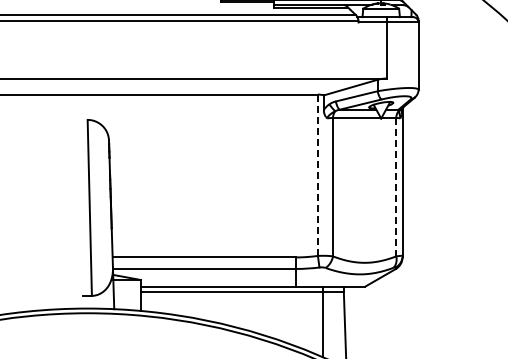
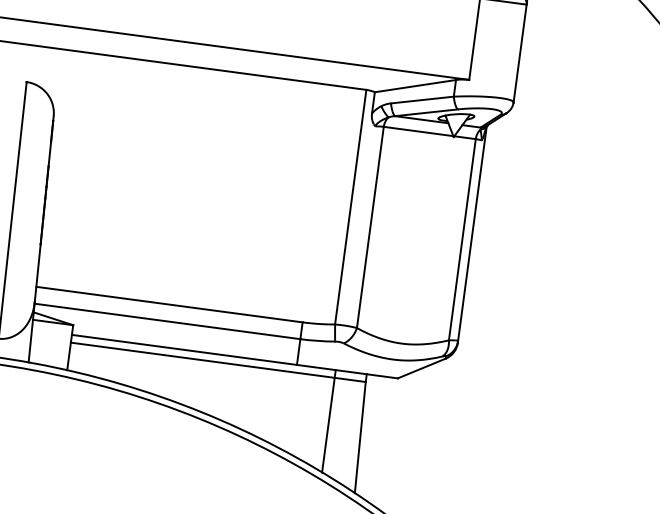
line: (317, 175) -> (350, 207), dashed -> solid
line: (396, 187) -> (462, 240), dashed -> solid

